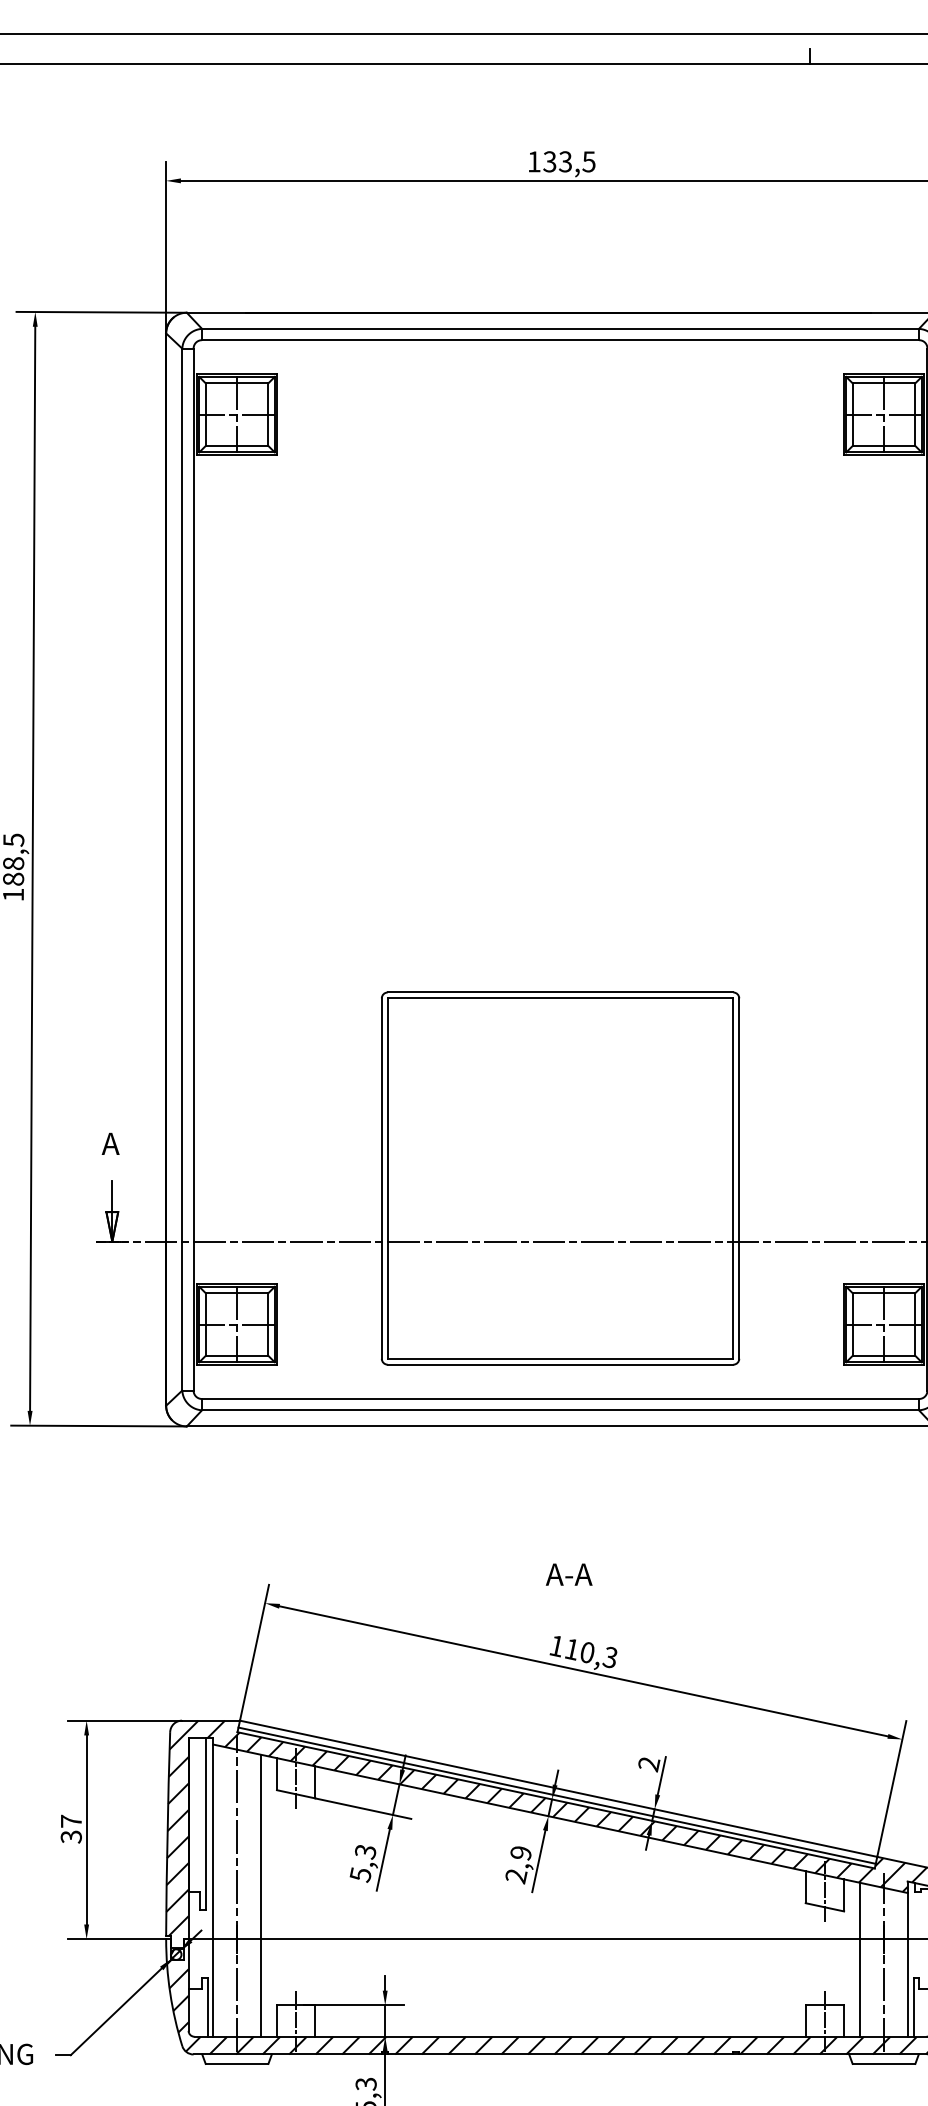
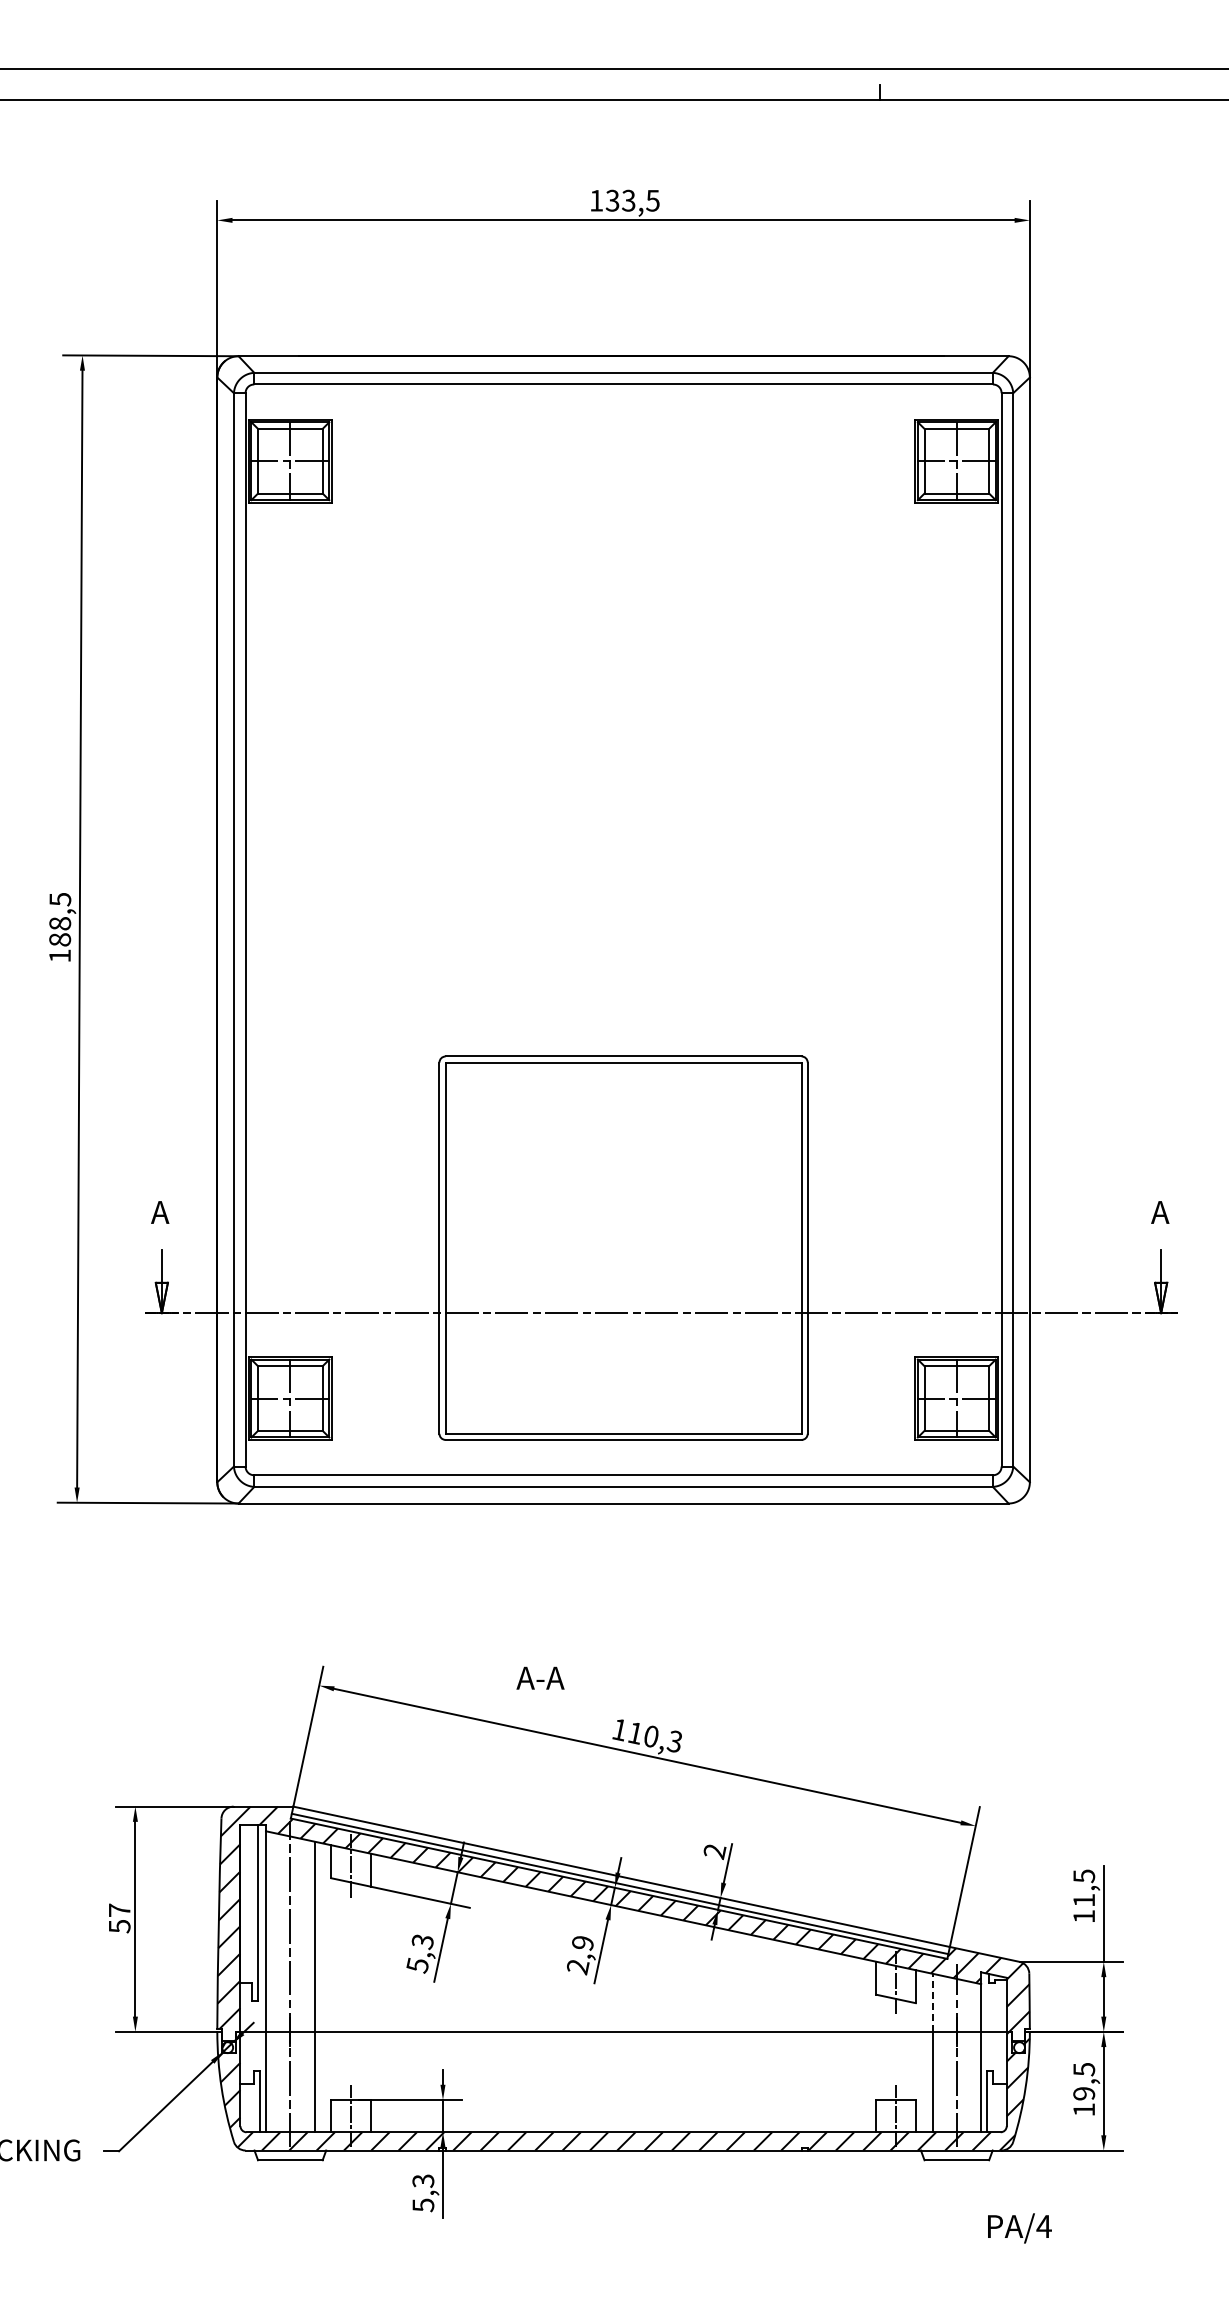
text: (569, 1573) -> (540, 1677), moved
text: (71, 1837) -> (119, 1926), 37 -> 57
line: (860, 1910) -> (932, 2002), solid -> dashed

